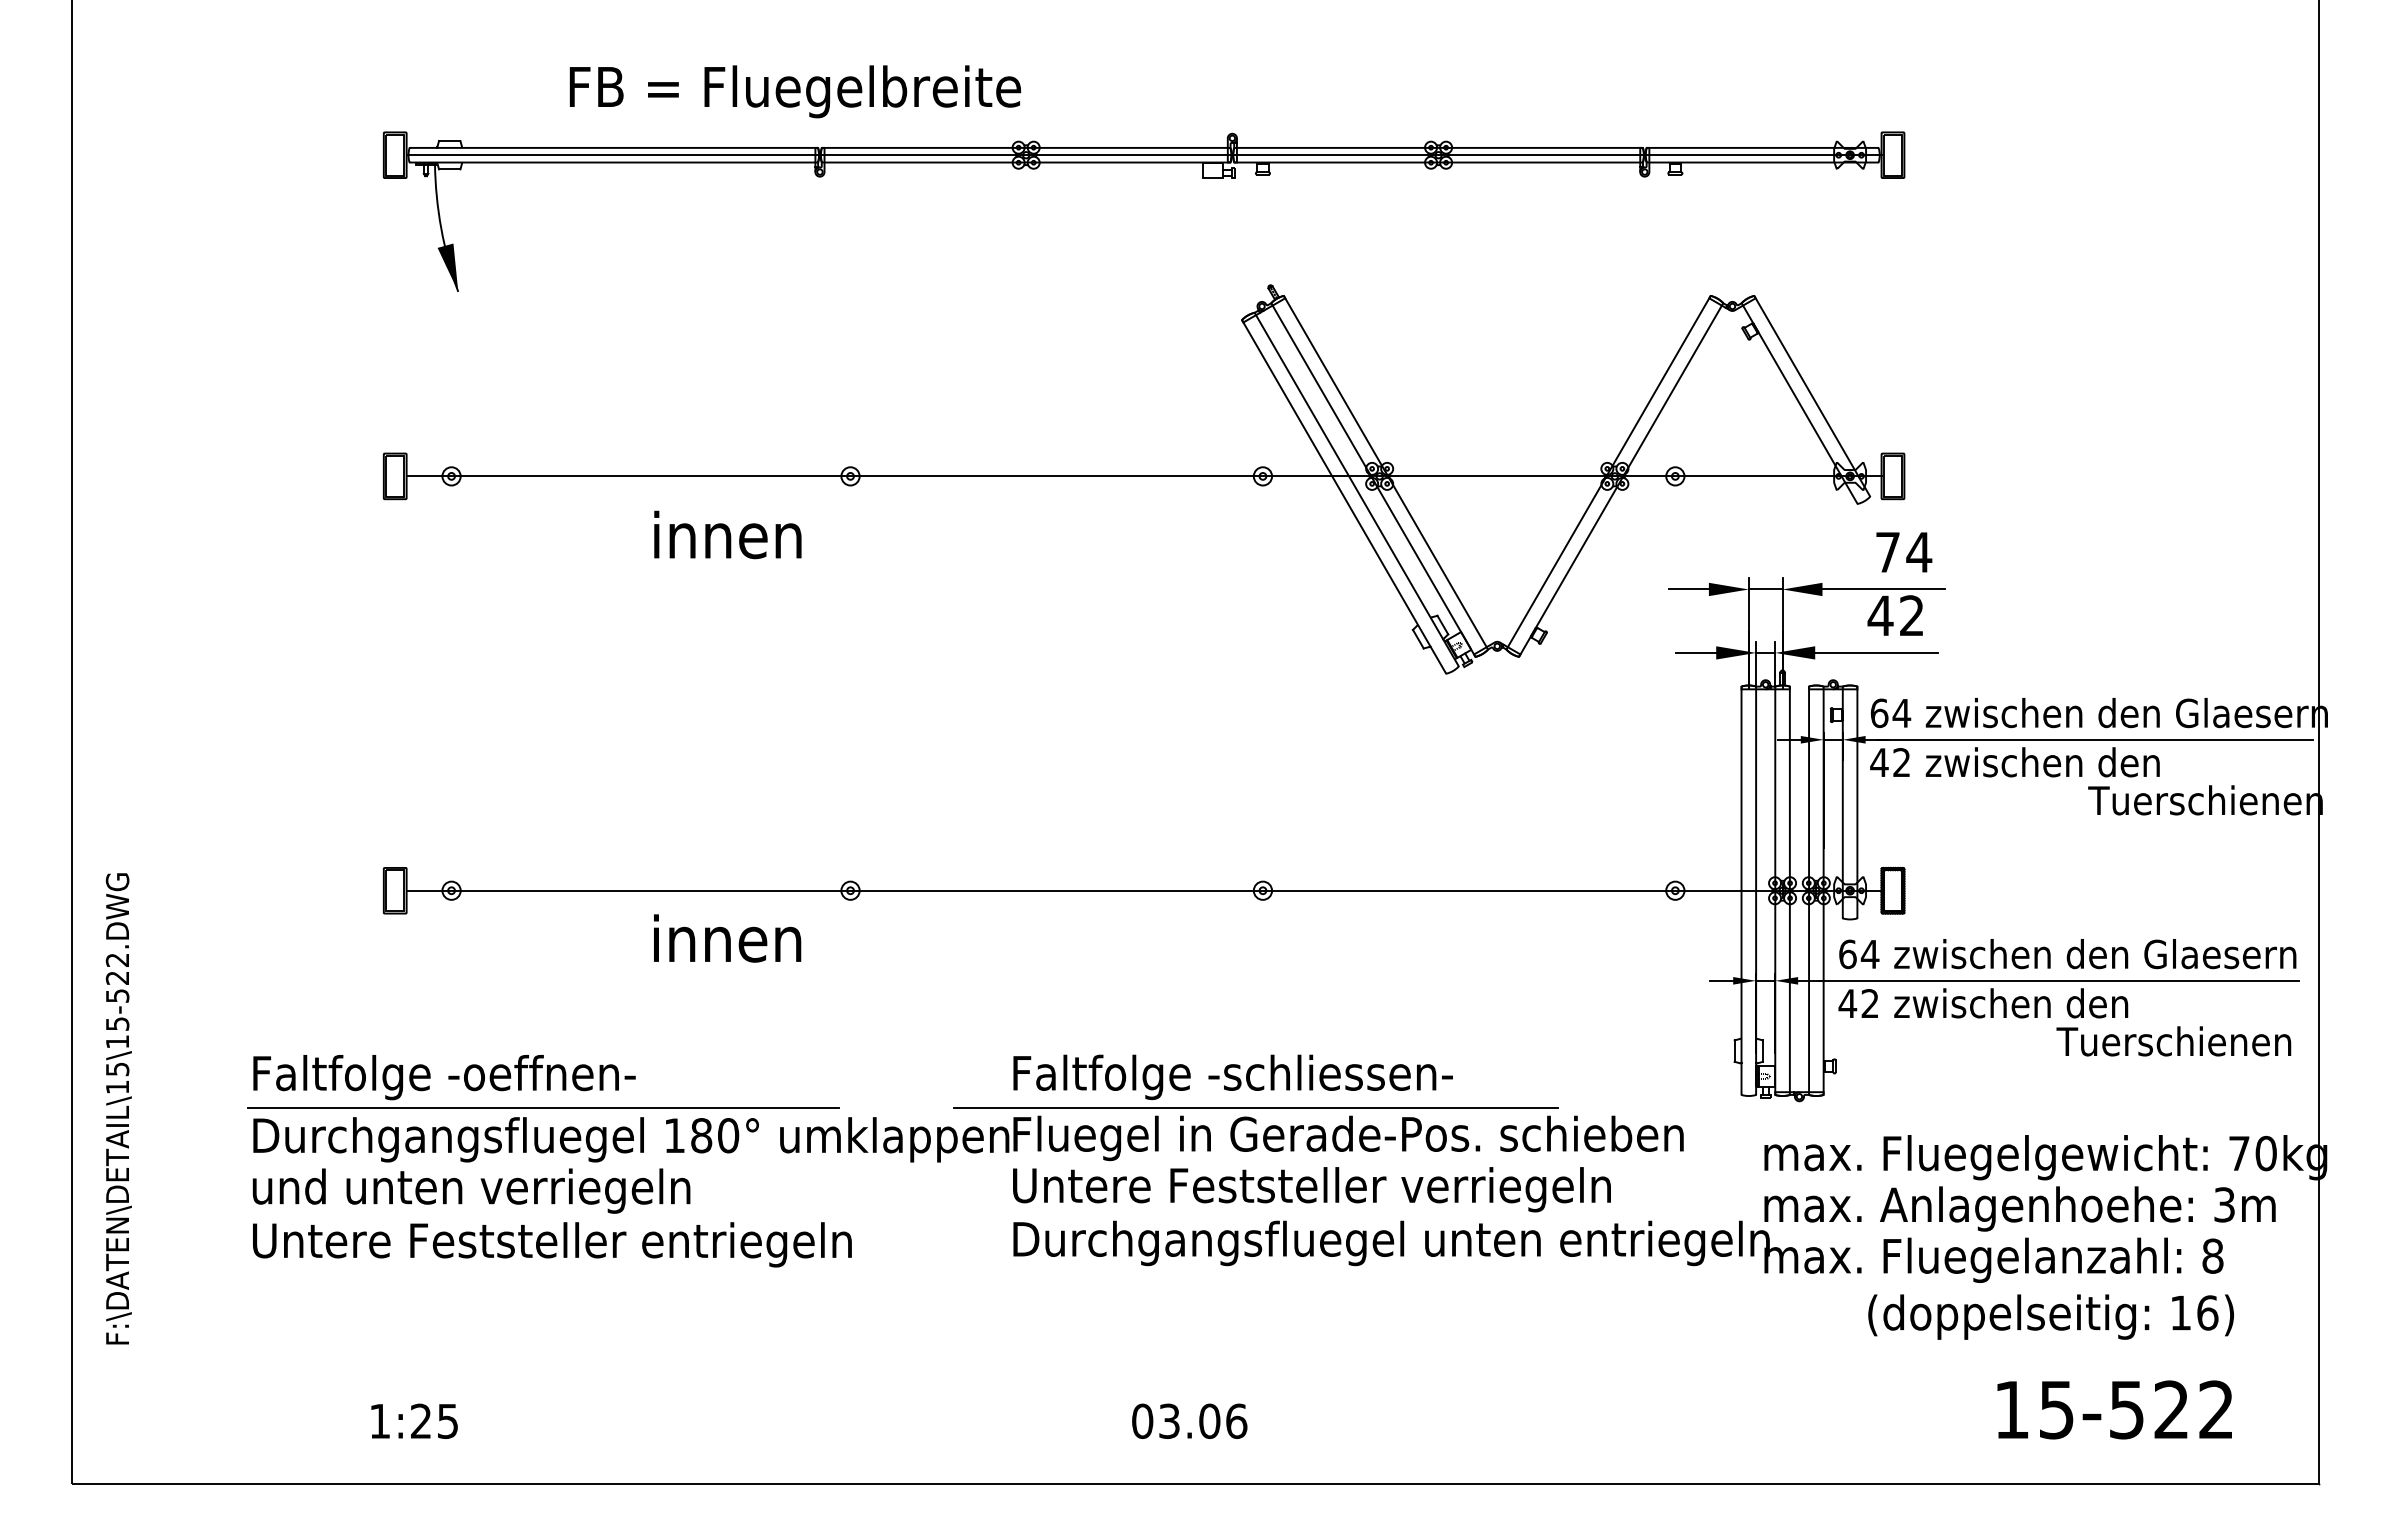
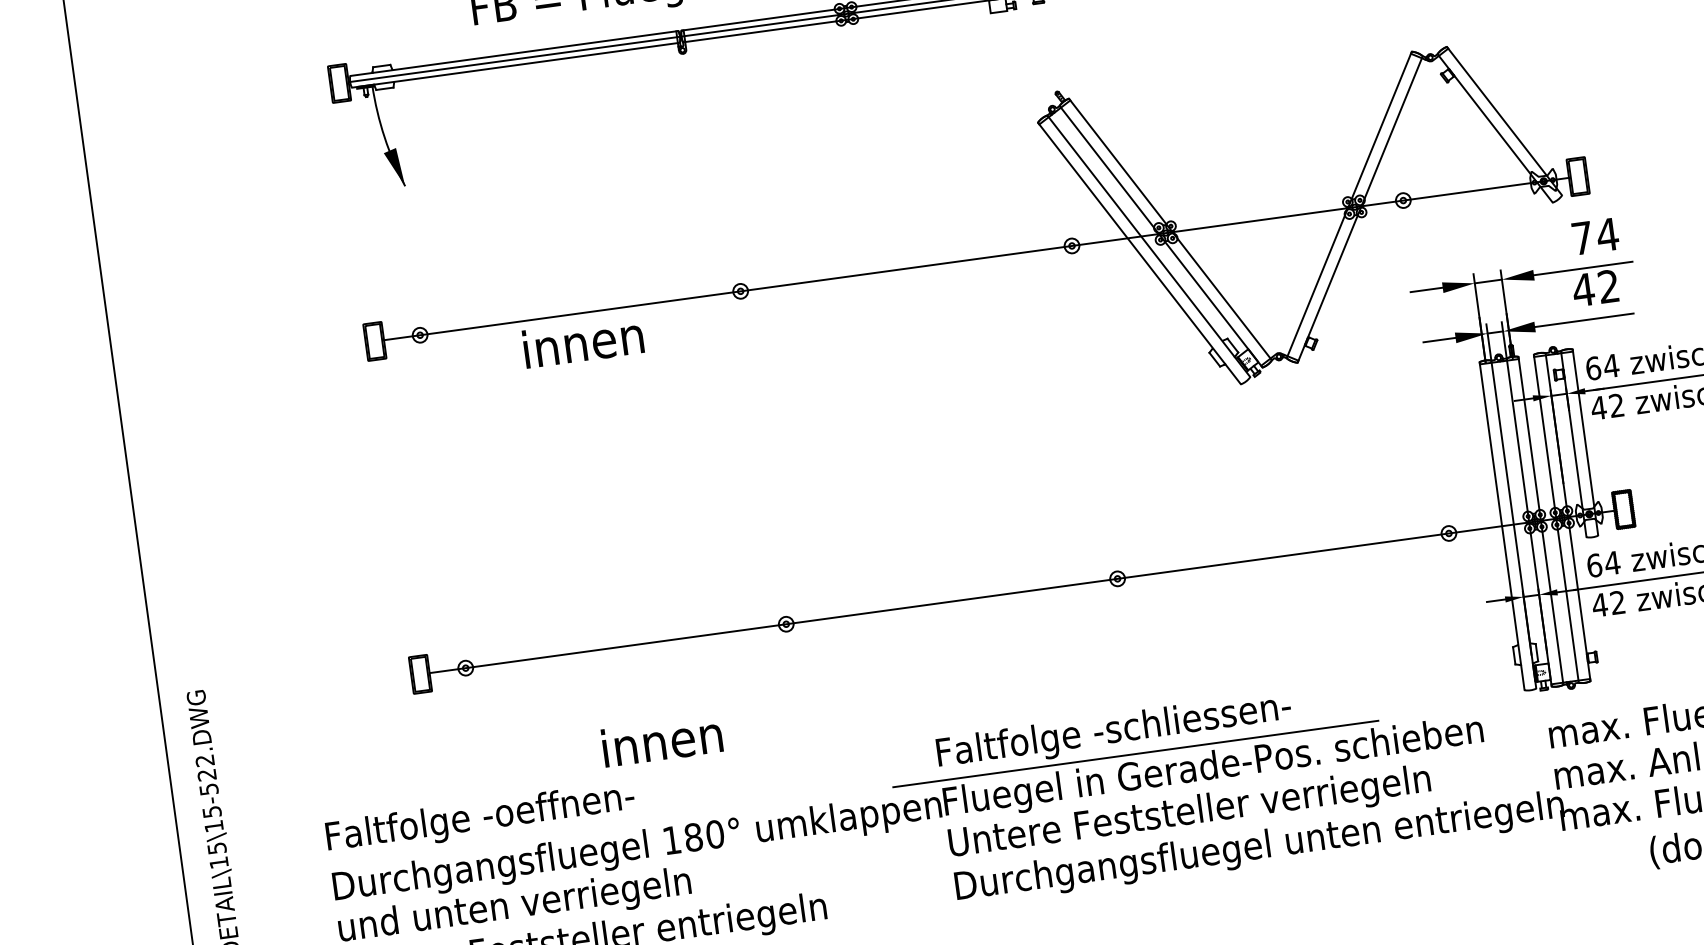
text: (727, 534) -> (583, 341), moved
text: (727, 938) -> (662, 740), moved
line: (543, 1107) -> (563, 832), removed

